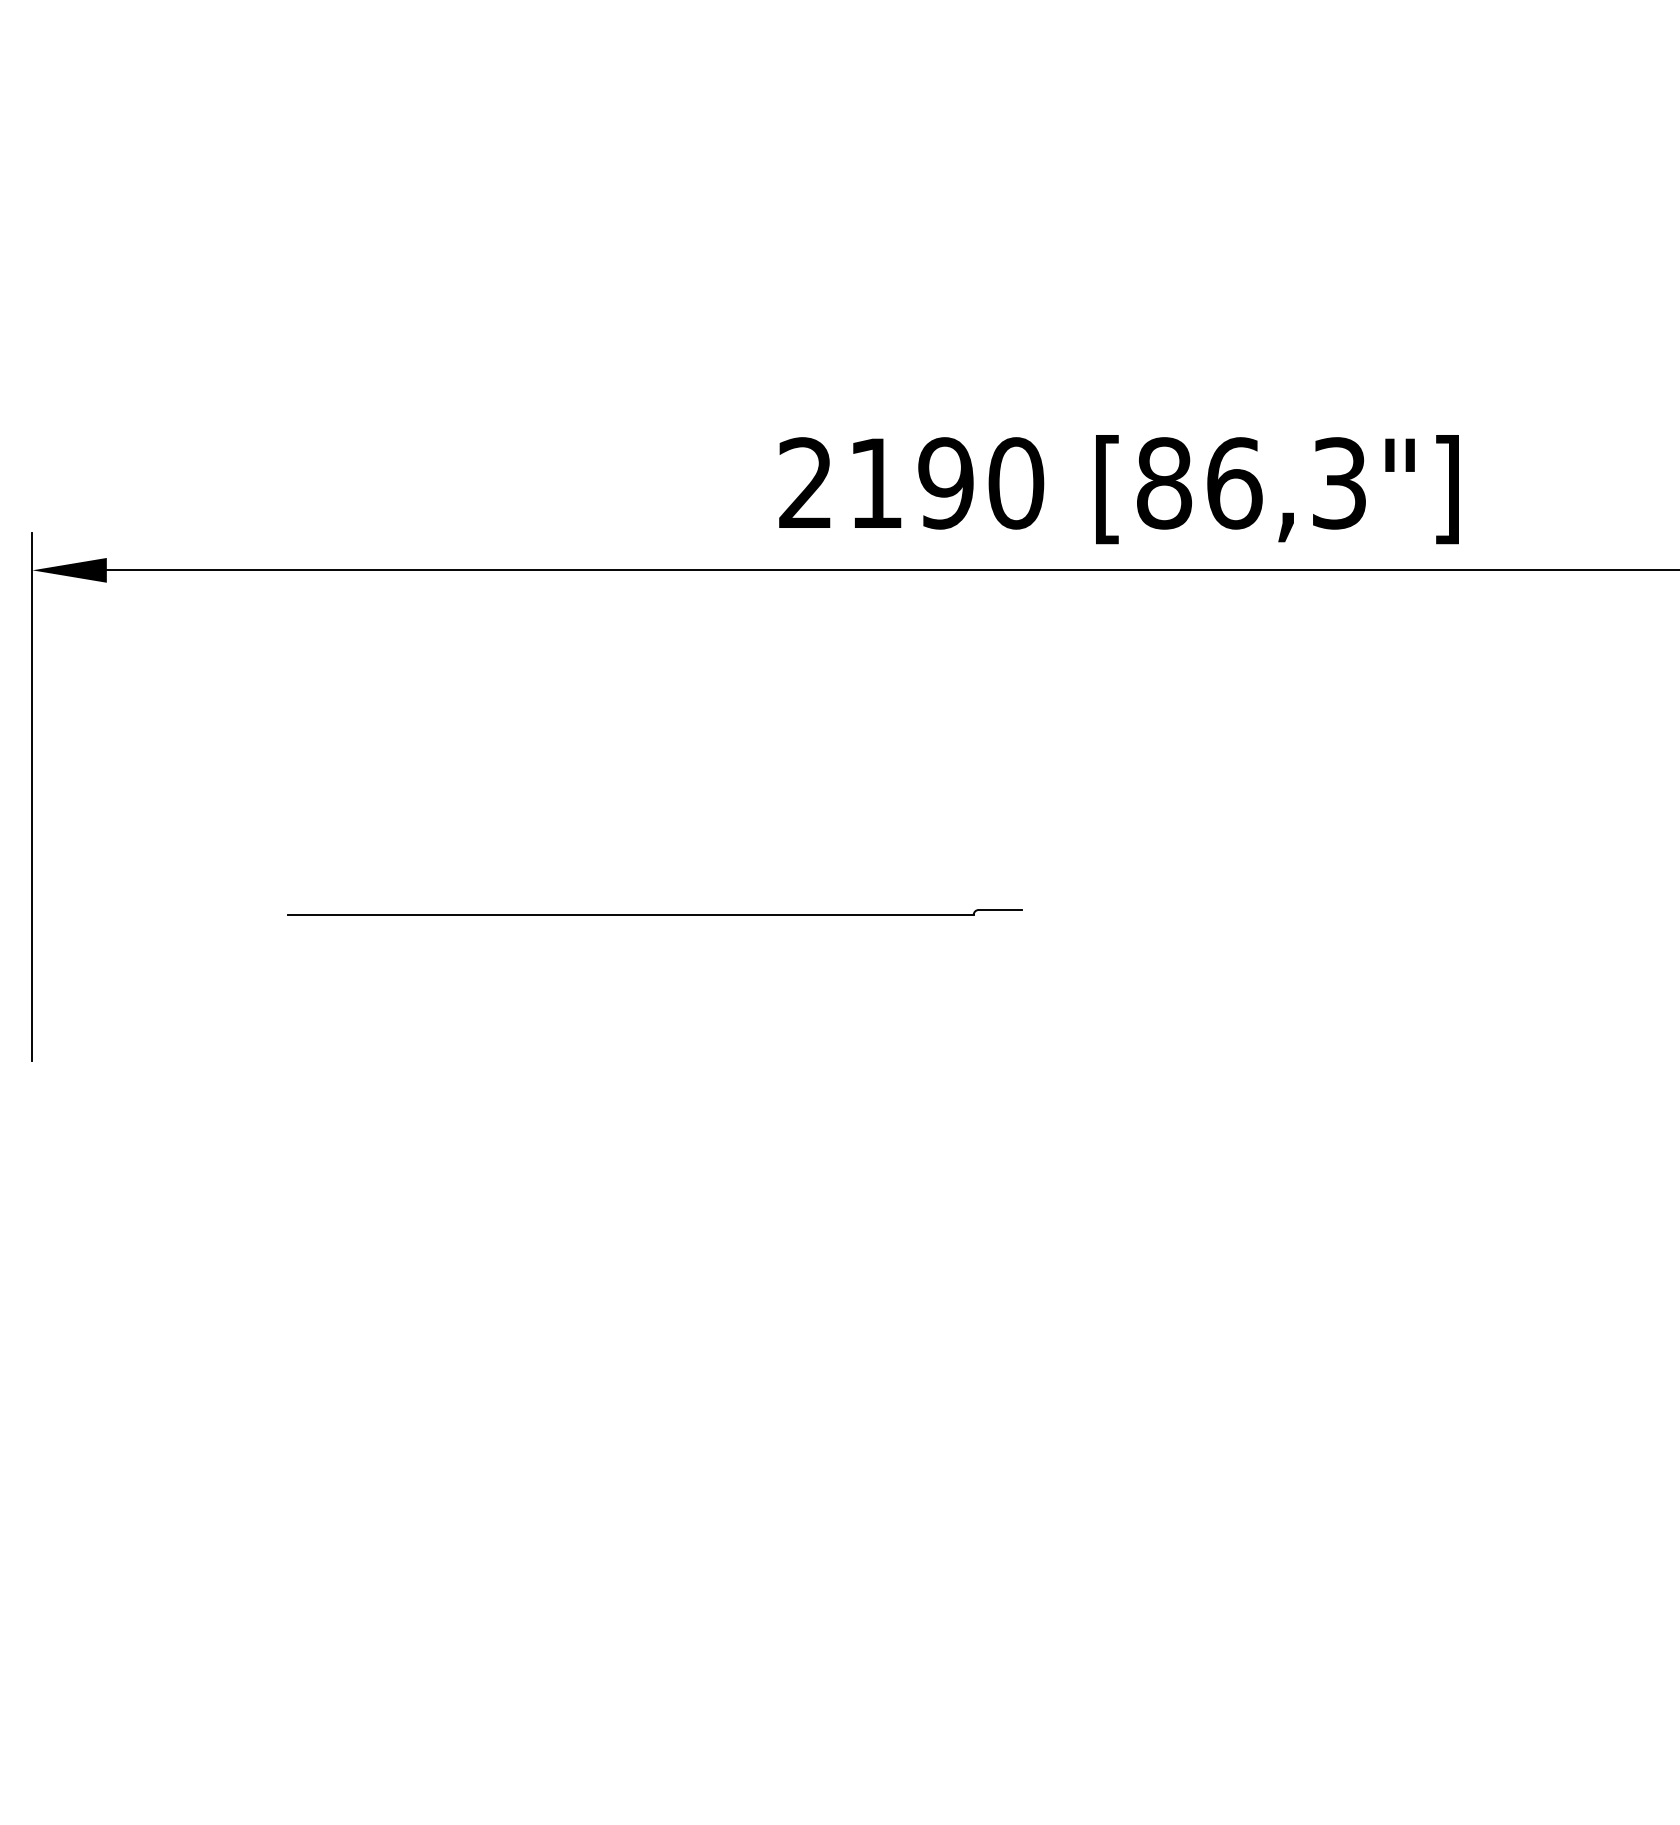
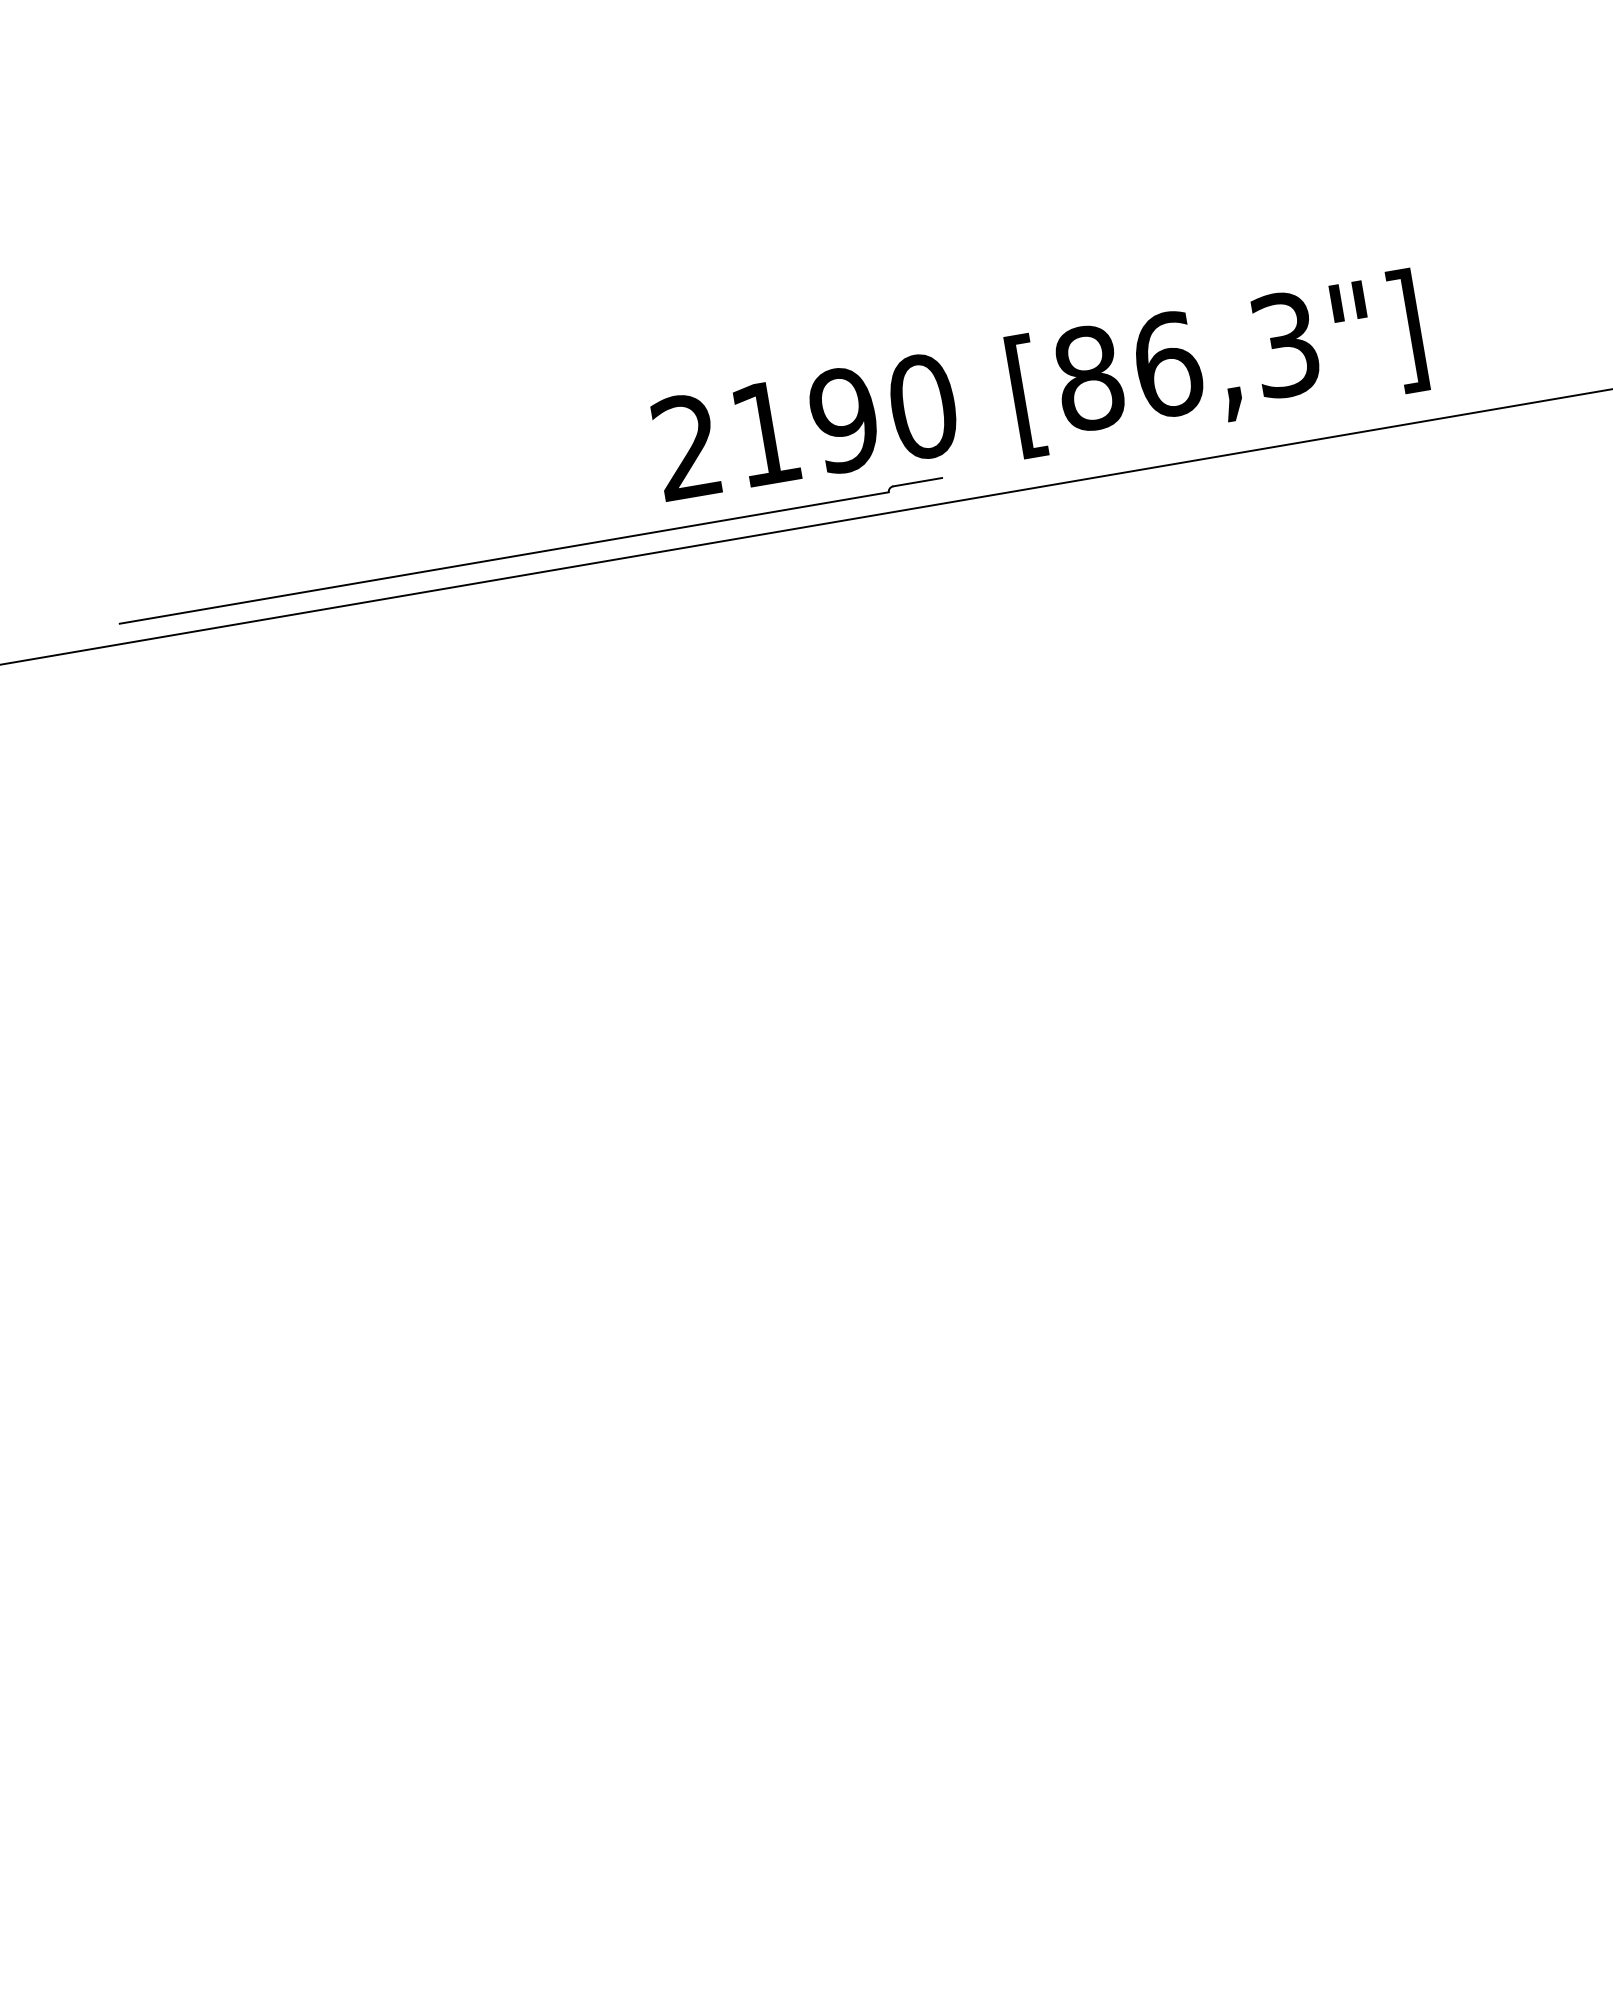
part: (654, 912) -> (530, 551), moved

